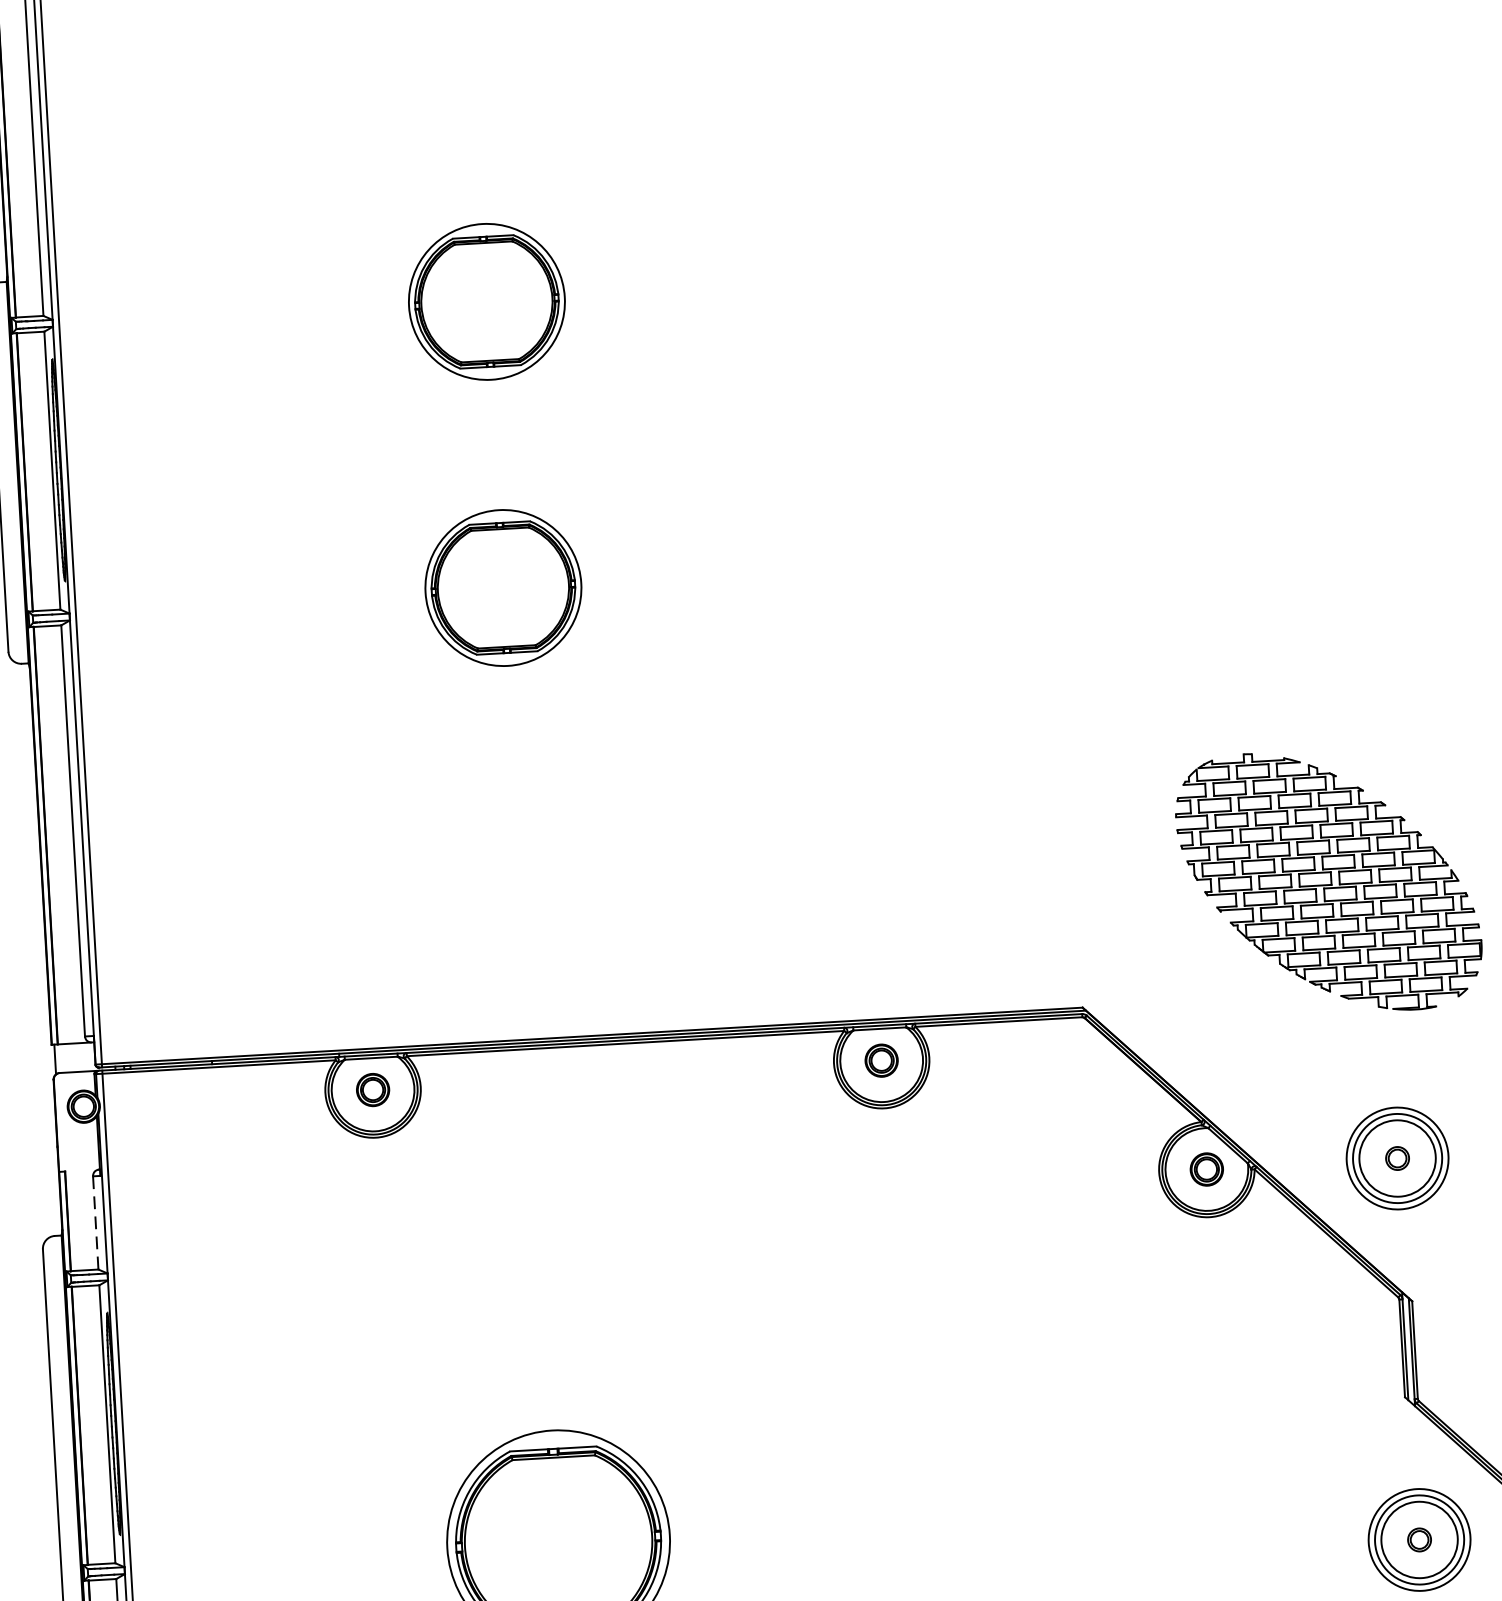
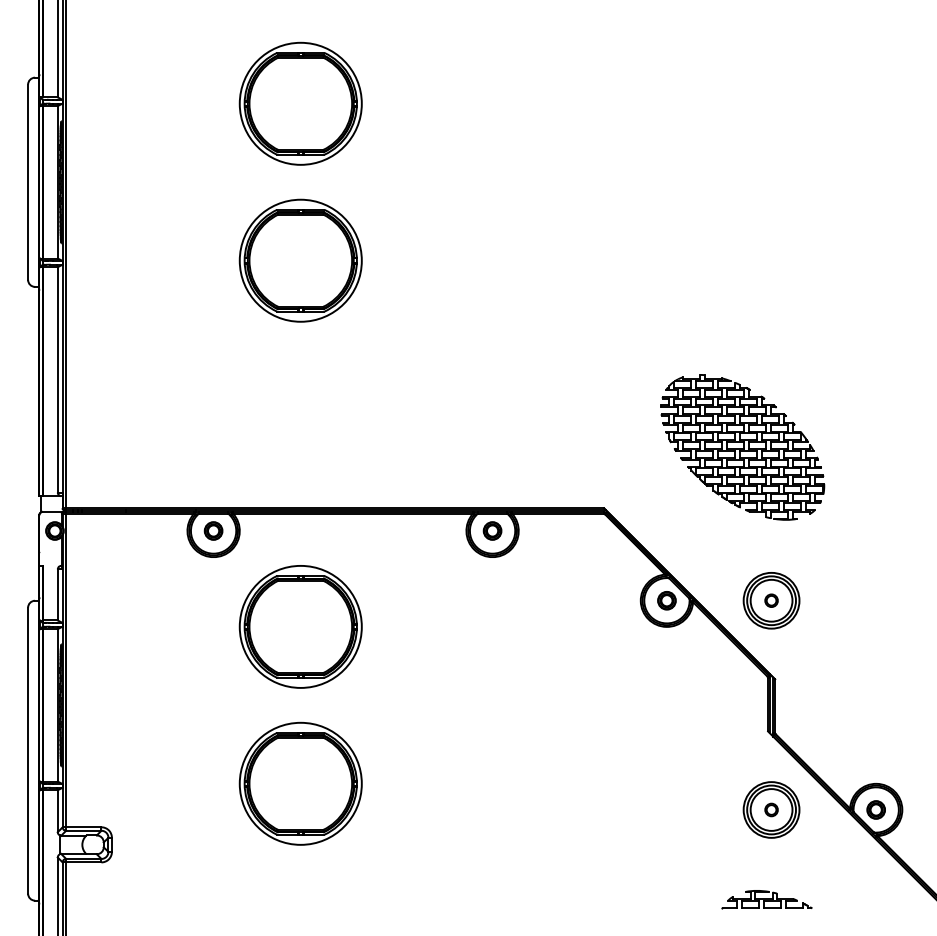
part: (486, 301) -> (300, 103), size x1.43
part: (503, 587) -> (300, 260), size x1.43
line: (95, 1222) -> (57, 594), dashed -> solid
part: (541, 1254) -> (300, 626), added

